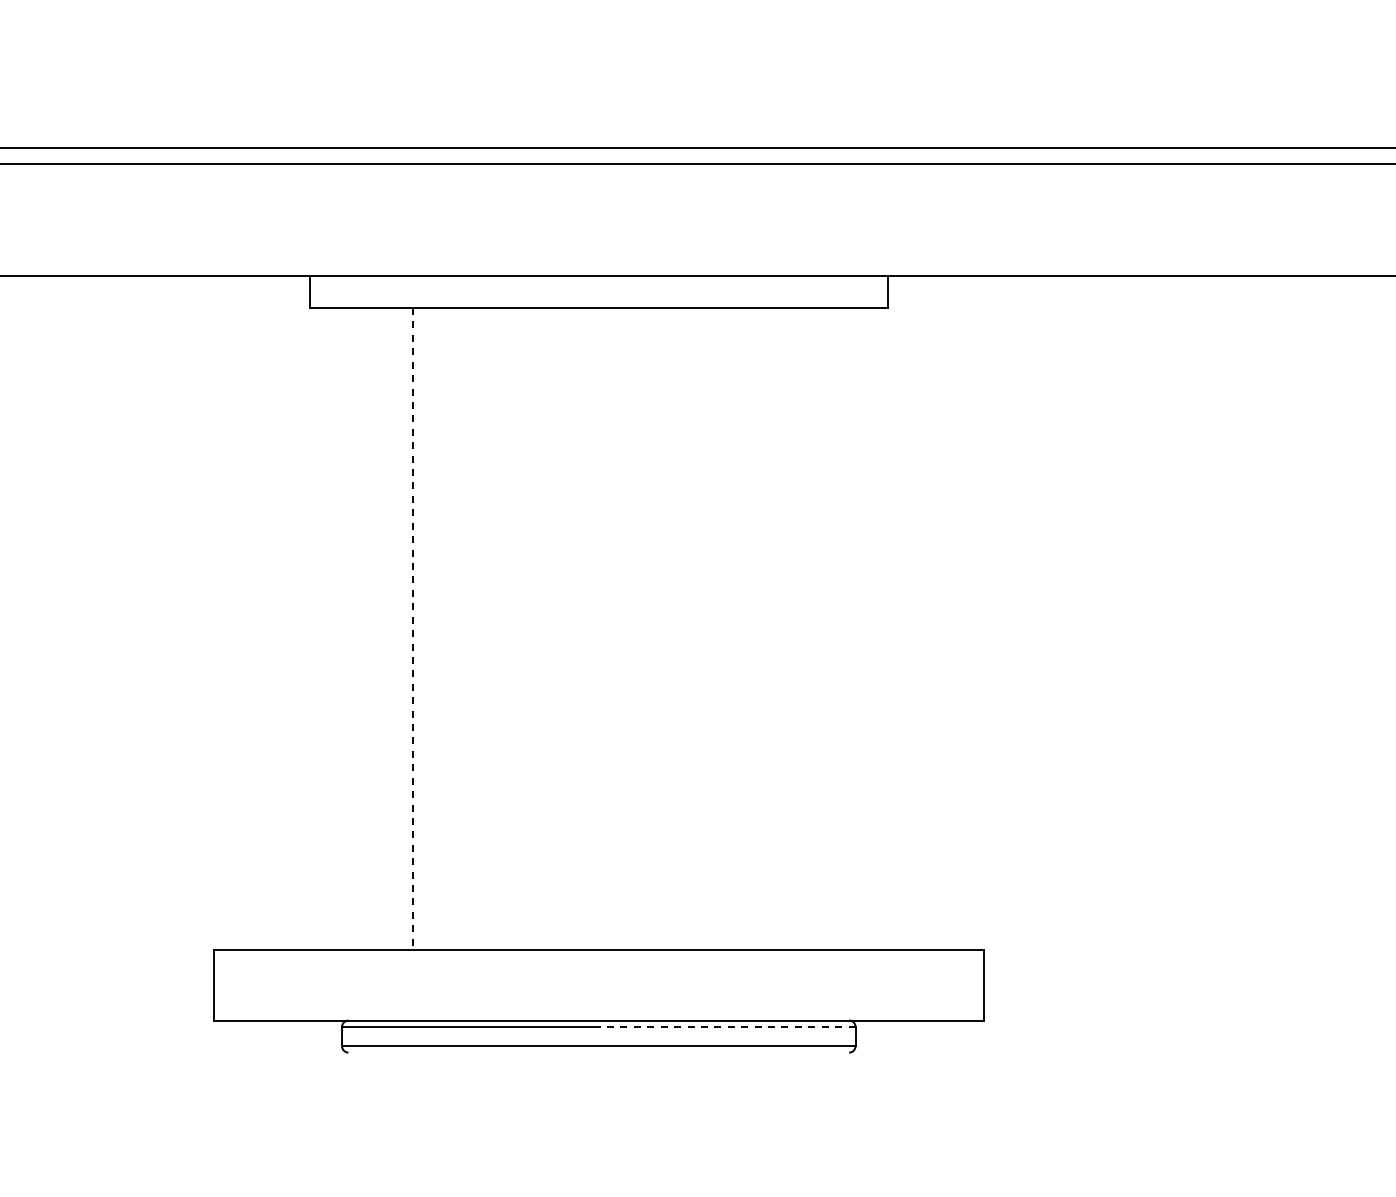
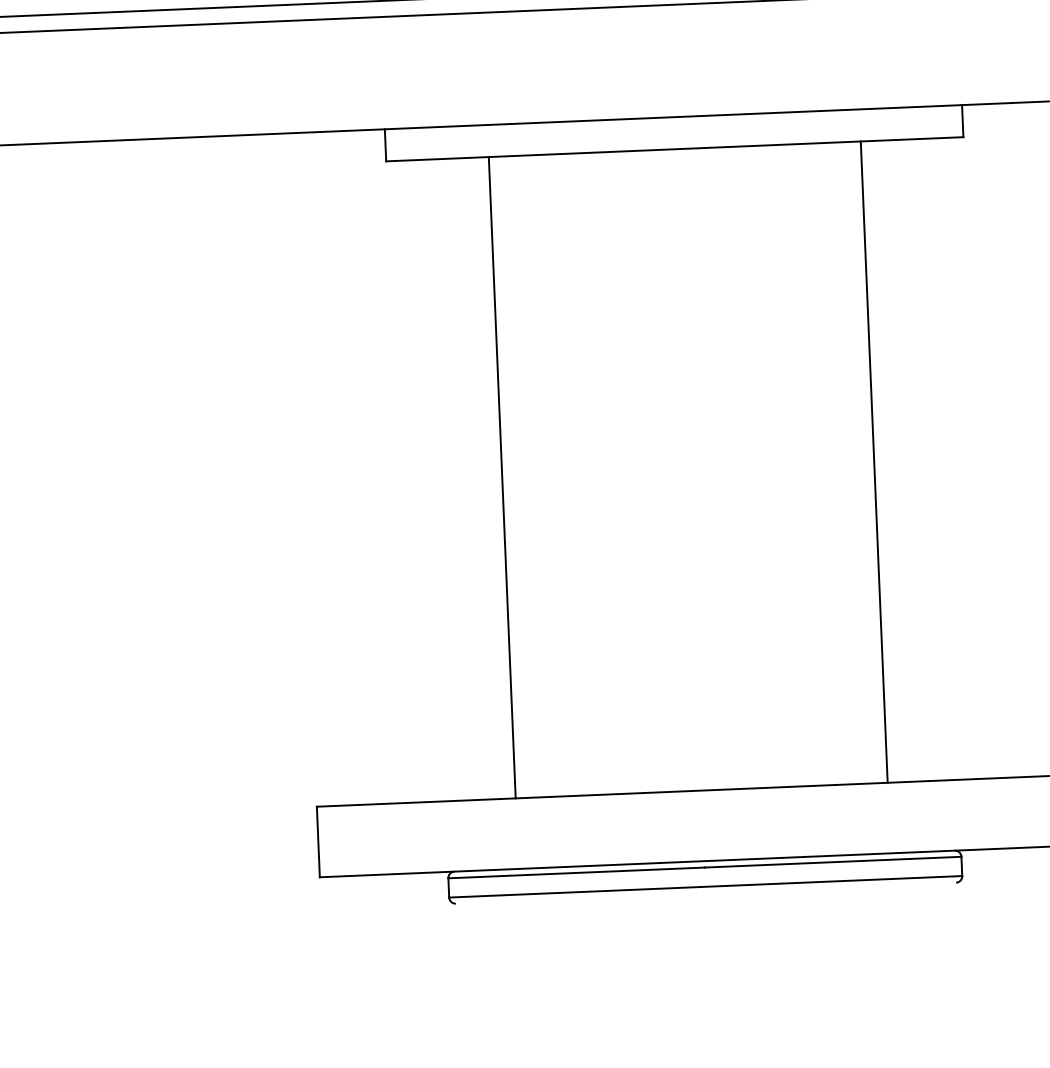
line: (412, 628) -> (502, 477), dashed -> solid
line: (784, 628) -> (873, 461), added
line: (726, 1026) -> (832, 861), dashed -> solid

